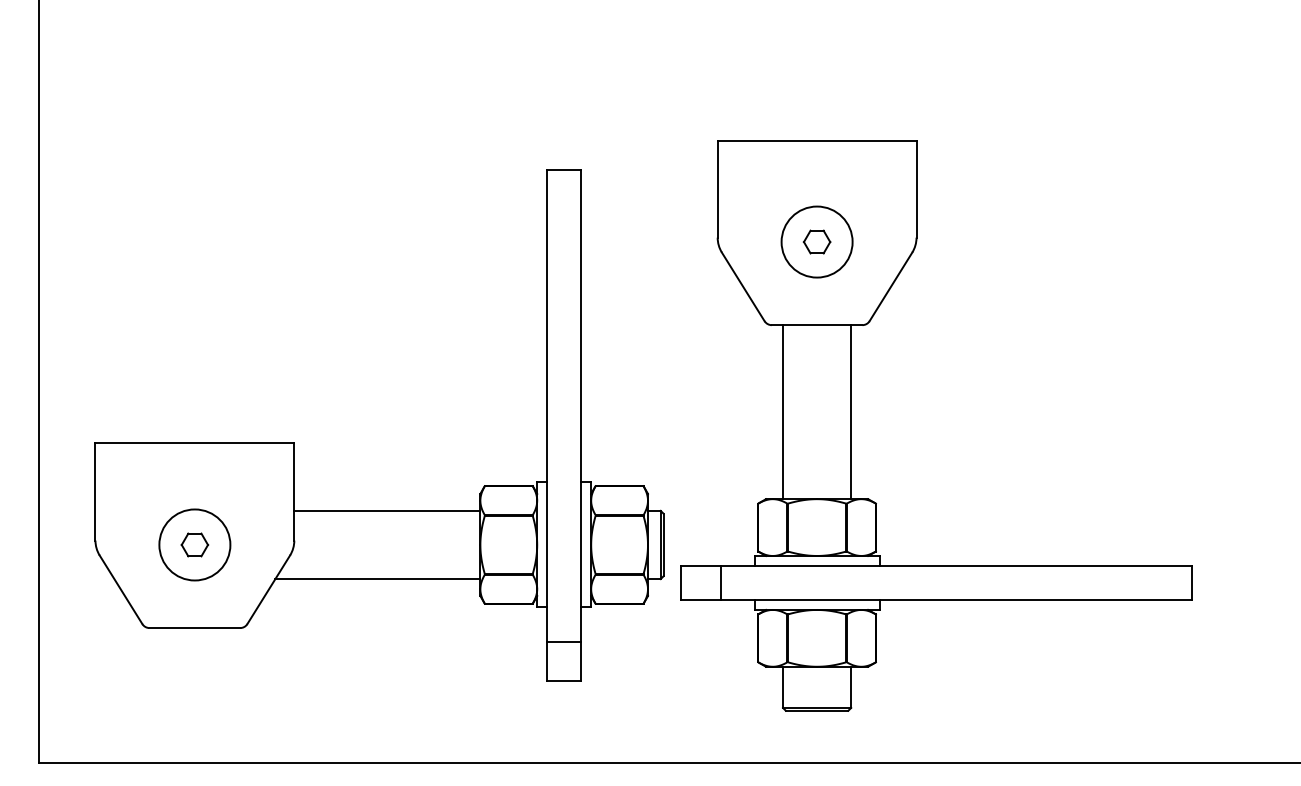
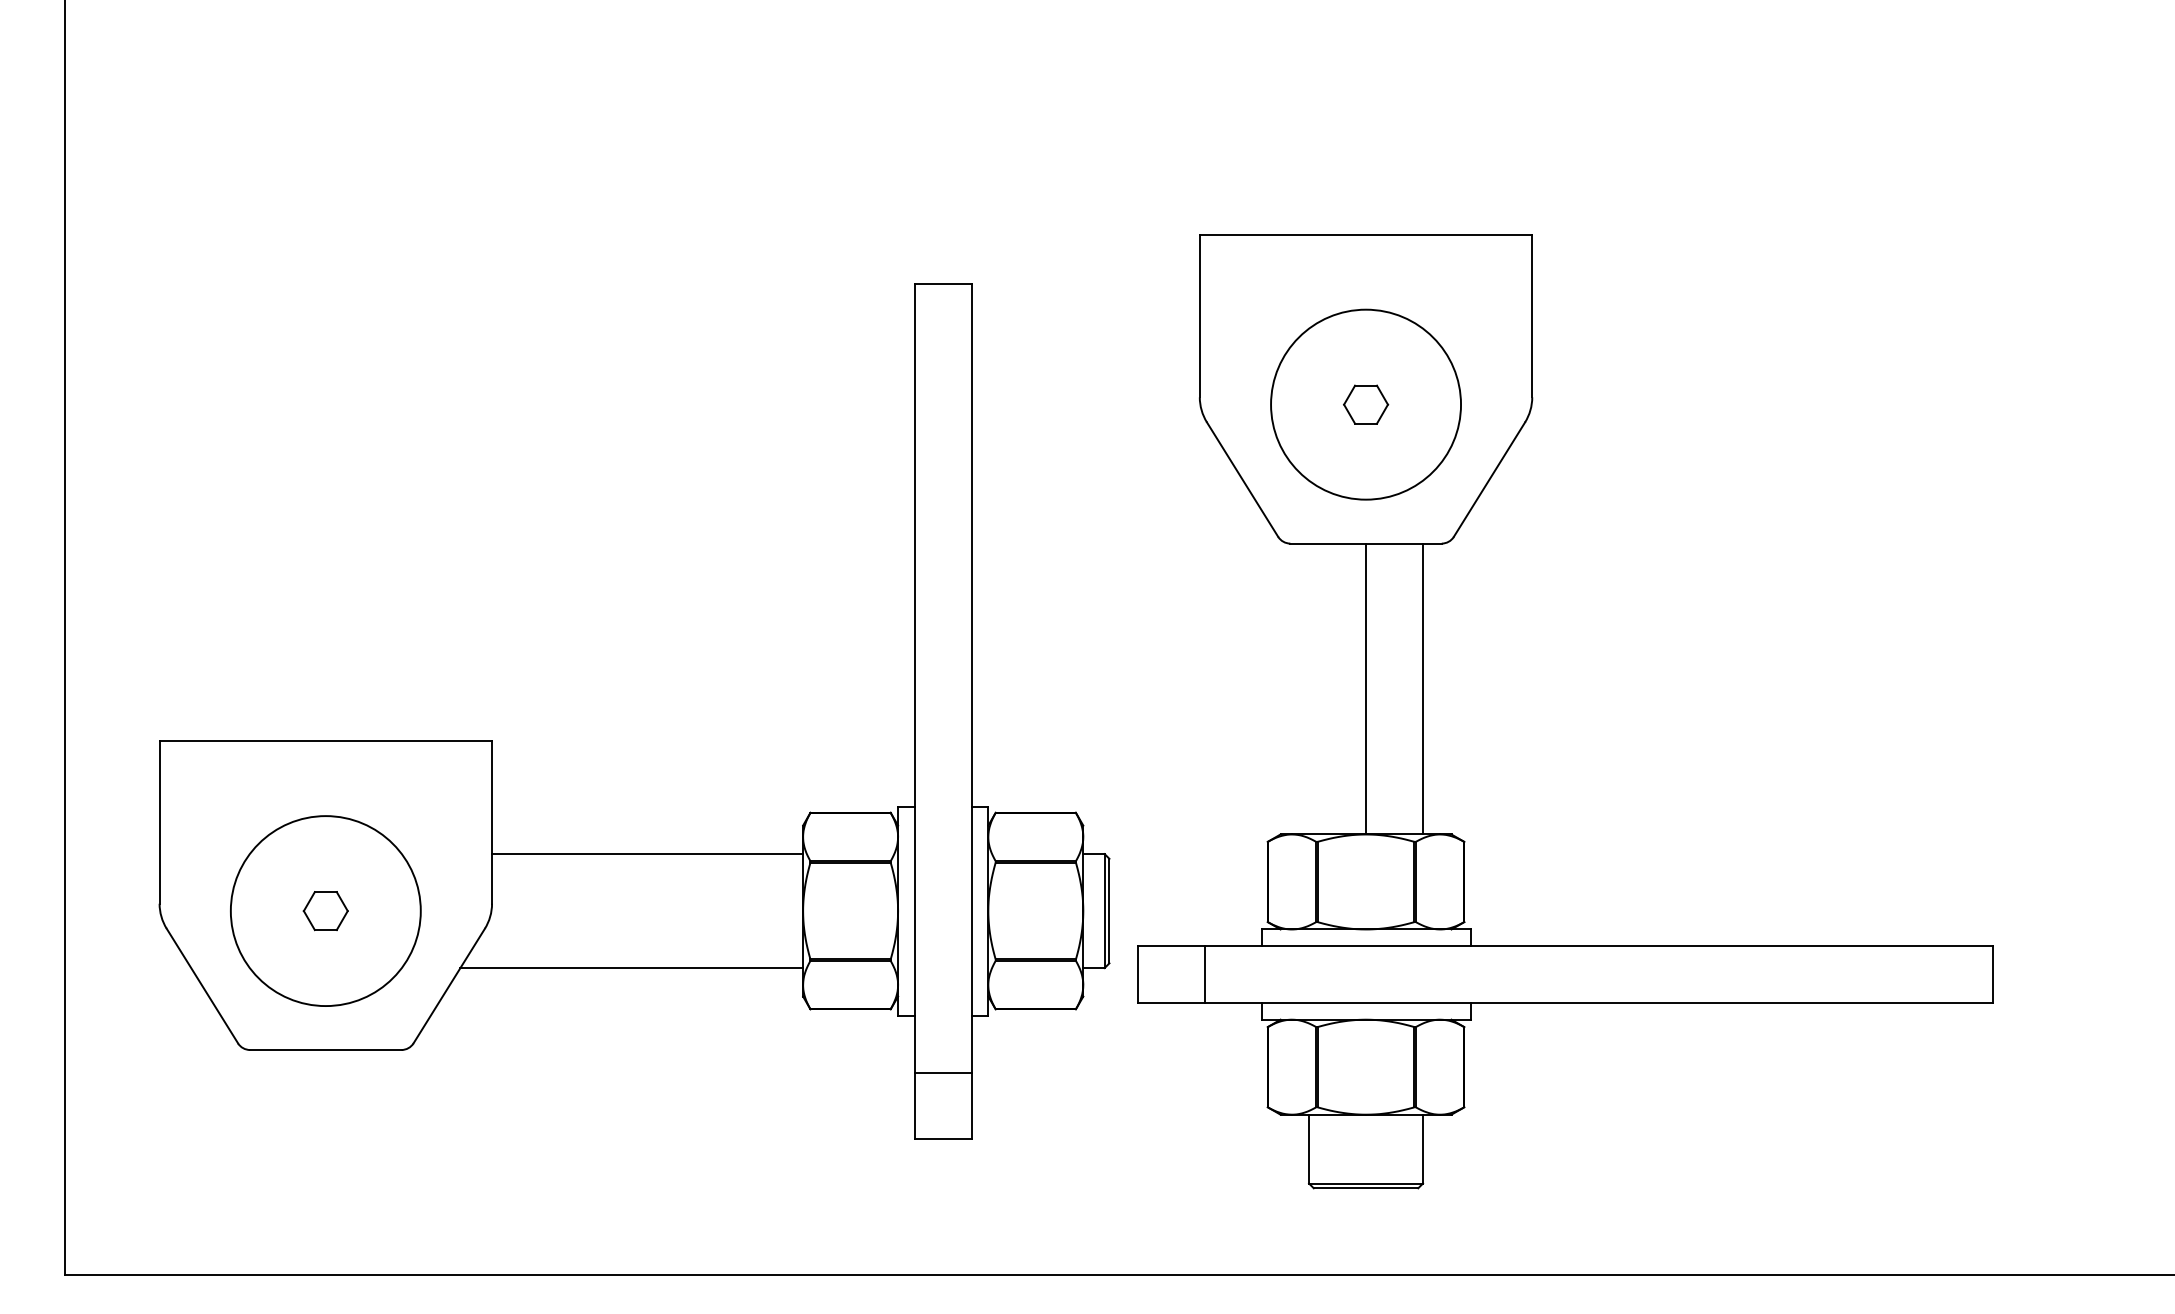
circle: (816, 241) -> (1365, 403), size x1.6
line: (783, 412) -> (1366, 689), moved
circle: (194, 544) -> (325, 910), size x1.6

